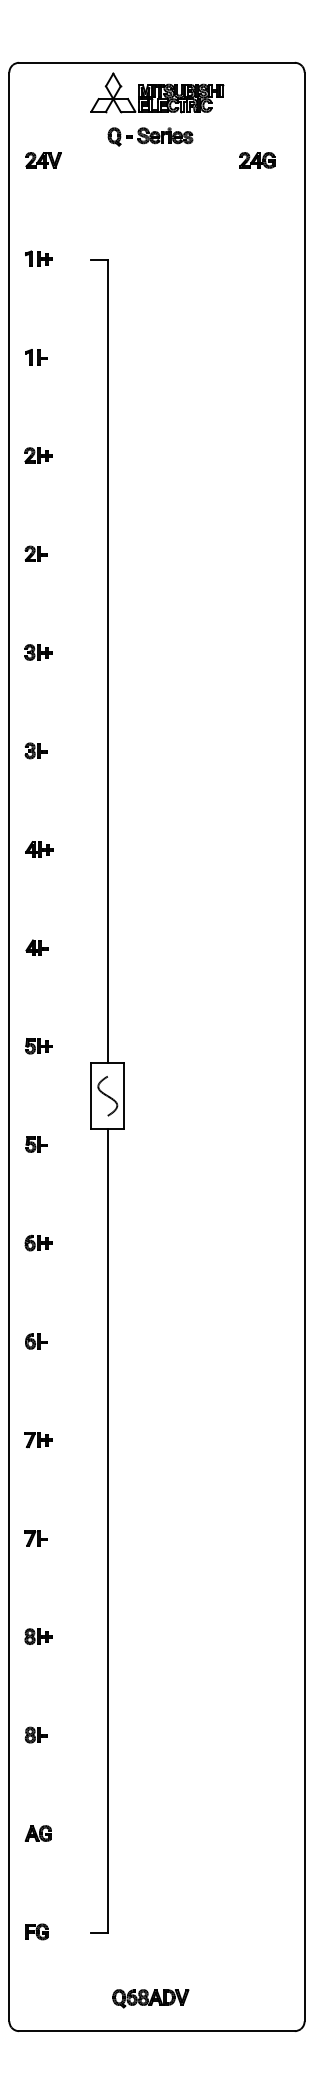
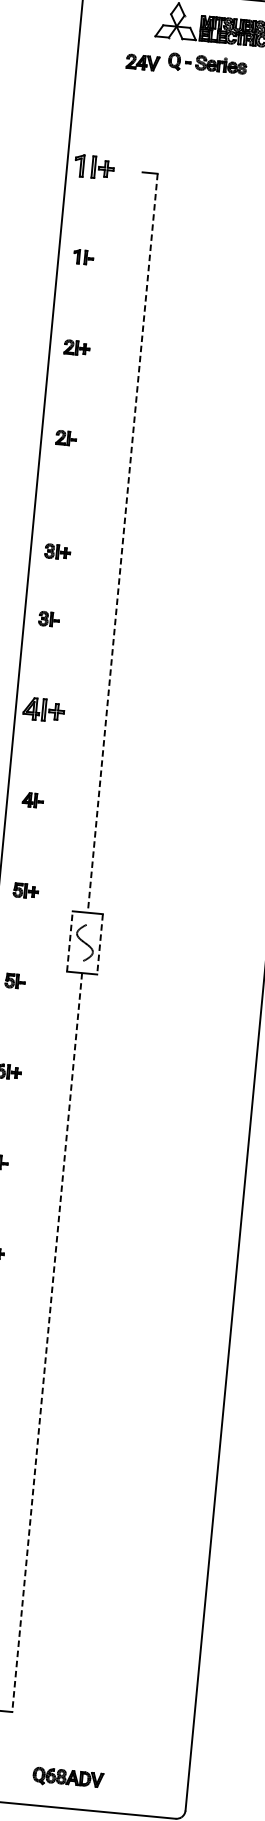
part: (43, 160) -> (142, 62), moved
part: (38, 258) -> (94, 166), size x1.6
part: (38, 652) -> (57, 551), moved
line: (107, 661) -> (122, 543), solid -> dashed
part: (39, 849) -> (43, 710), size x1.6
line: (91, 1096) -> (69, 941), solid -> dashed
line: (124, 1096) -> (100, 944), solid -> dashed
line: (107, 1530) -> (46, 1342), solid -> dashed
part: (150, 1998) -> (67, 1778), moved

